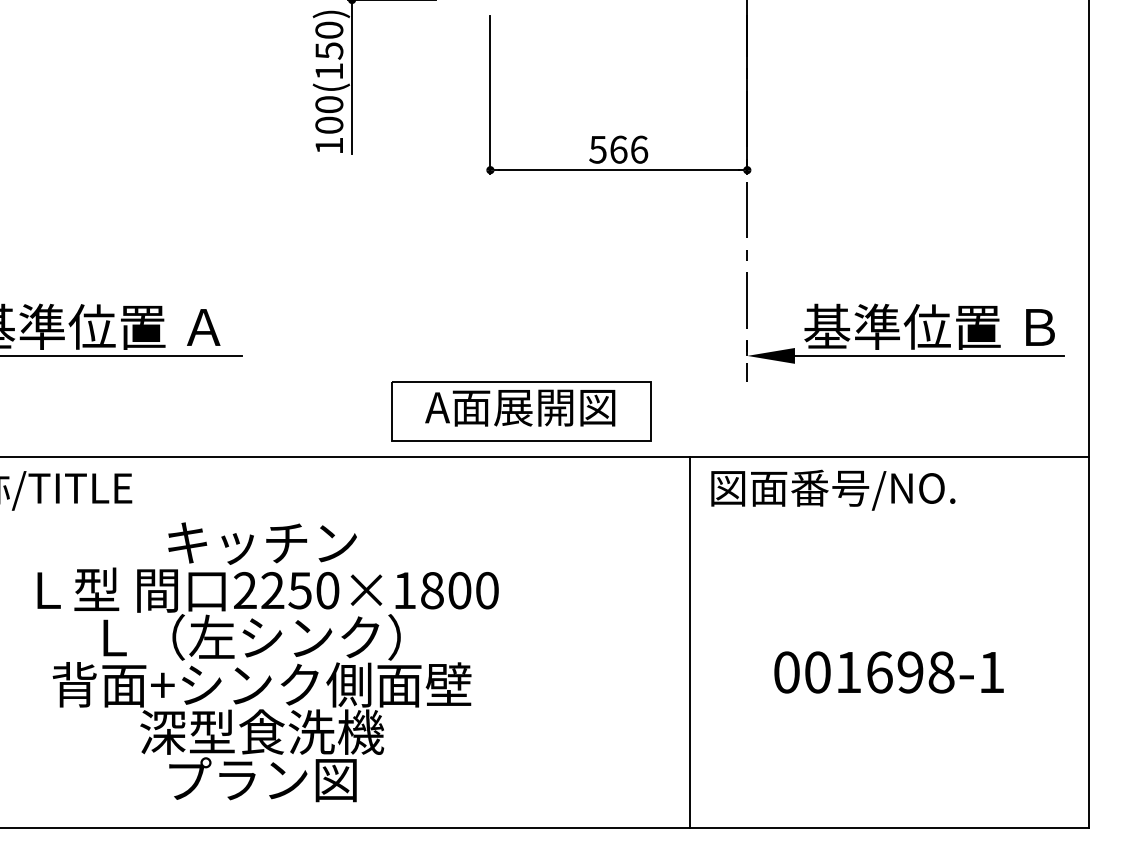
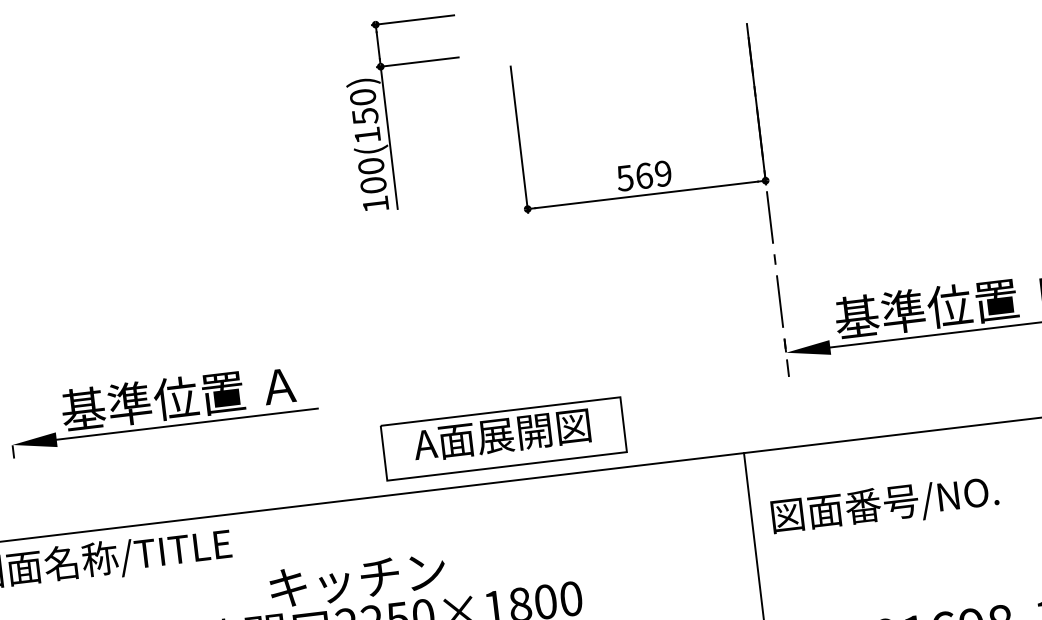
text: (639, 149) -> (663, 173), 566 -> 569
part: (521, 411) -> (503, 438), moved
text: (833, 489) -> (885, 504), moved

